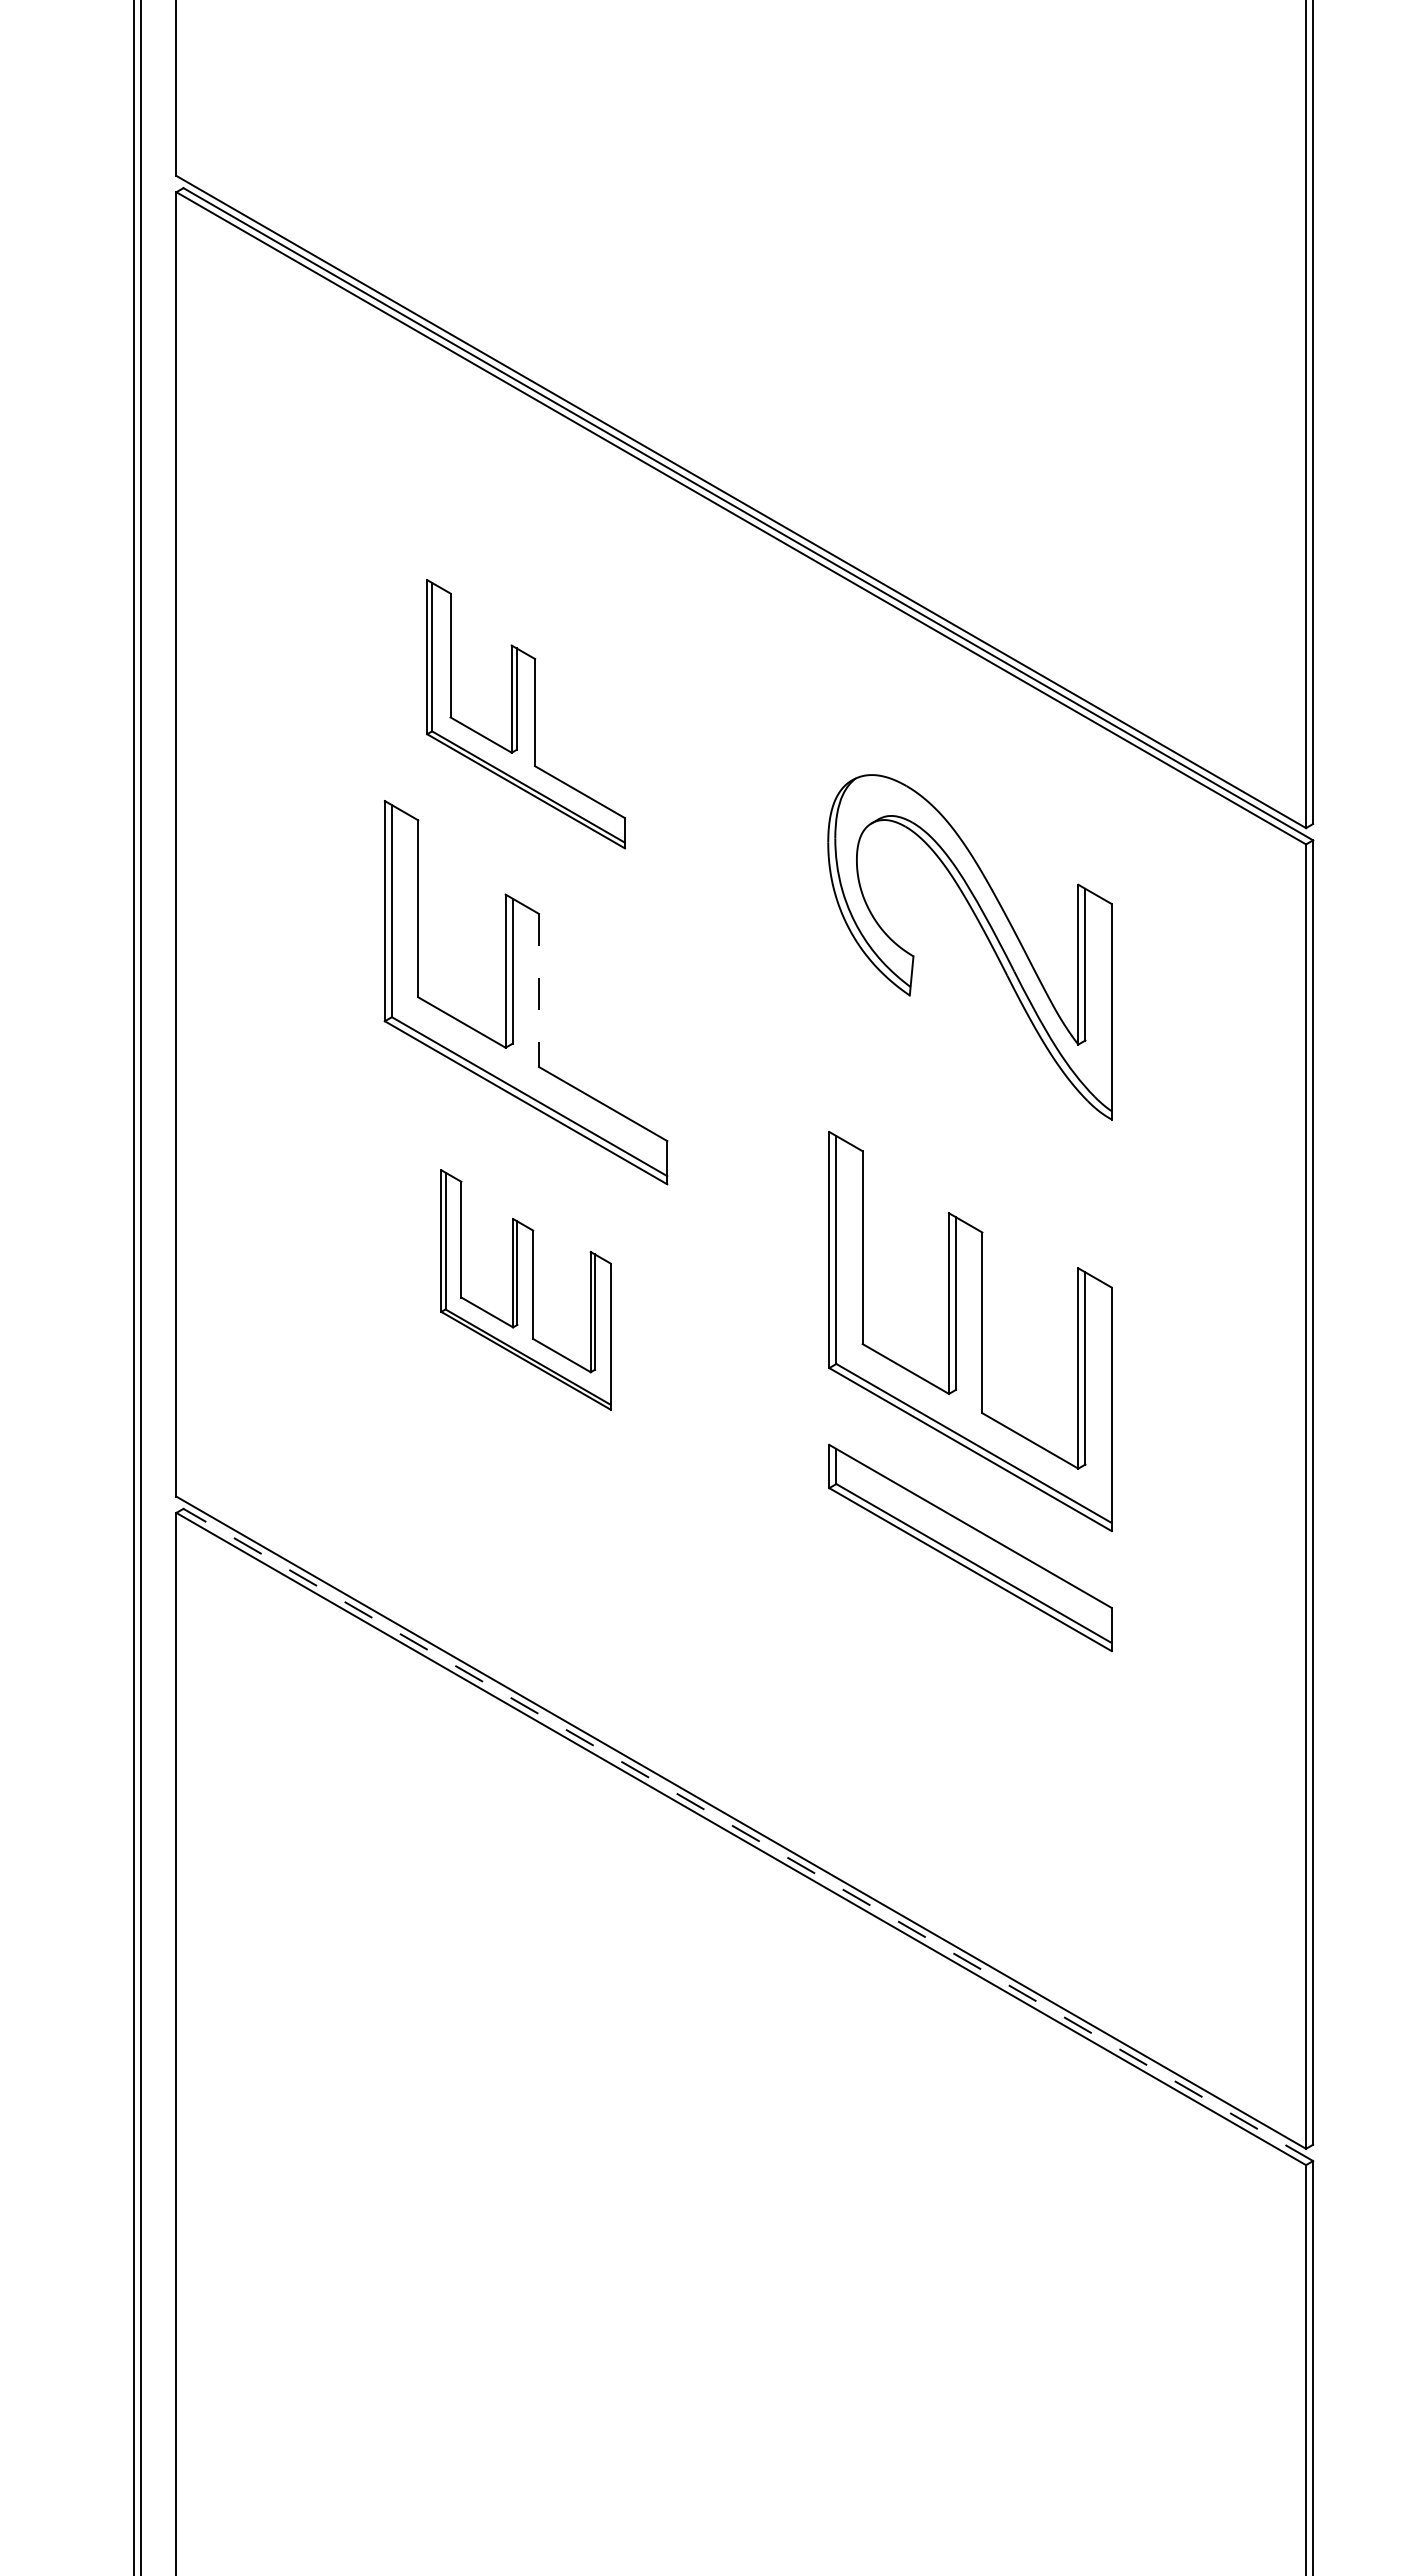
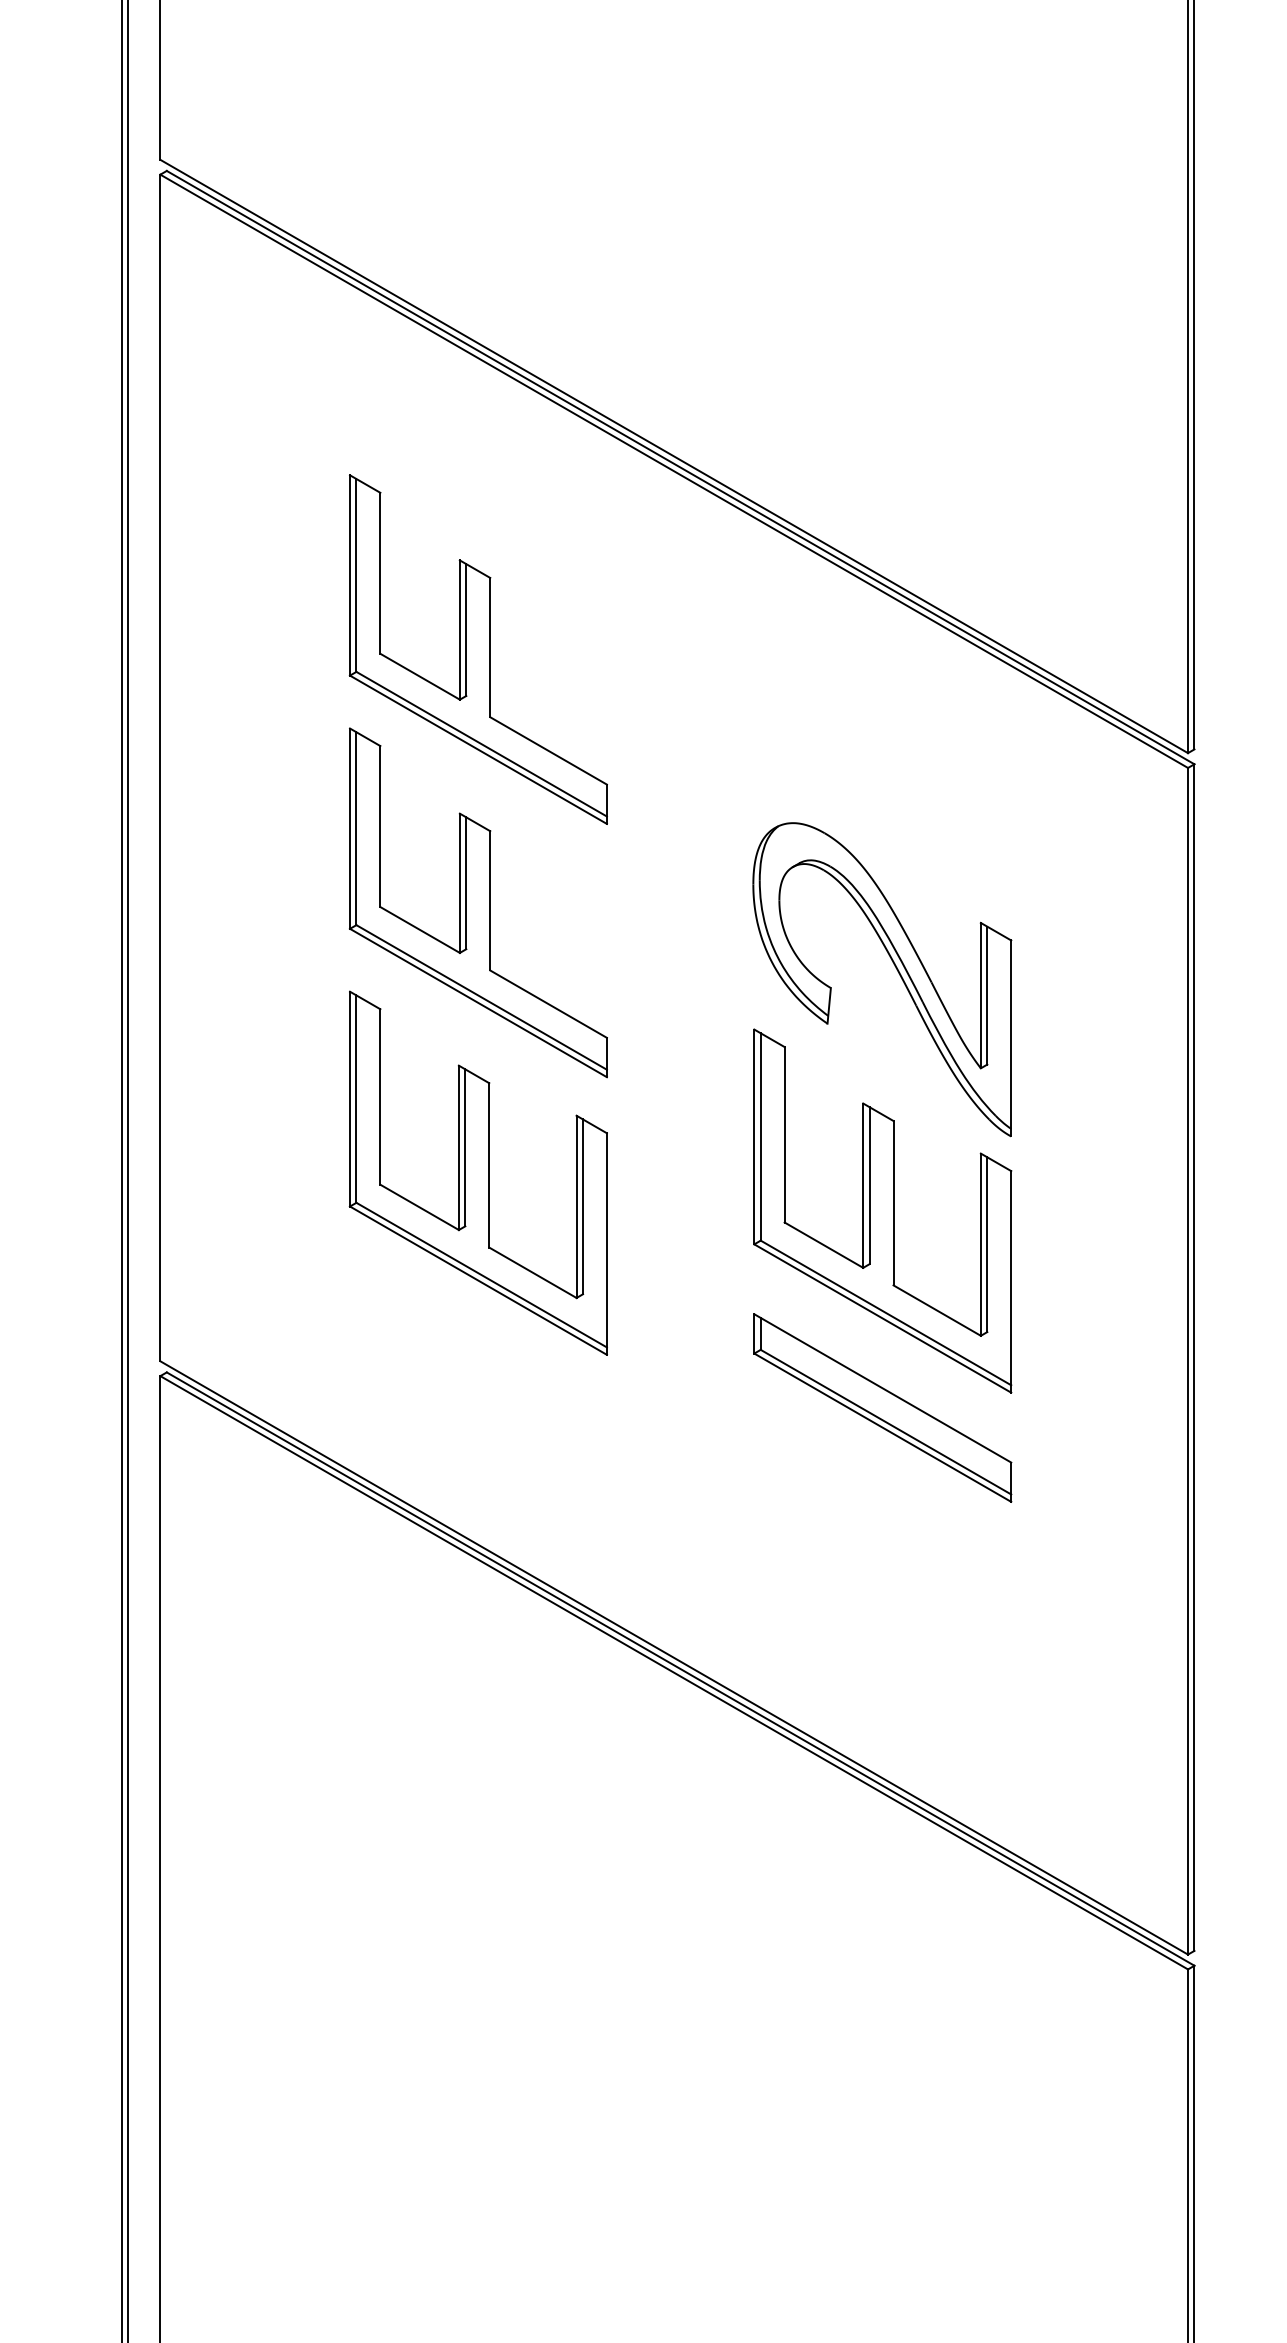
part: (525, 713) -> (477, 648), size x1.43
part: (985, 936) -> (896, 970), moved
line: (539, 990) -> (490, 900), dashed -> solid
part: (525, 1289) -> (477, 1172), size x1.67
line: (747, 1834) -> (679, 1668), dashed -> solid

